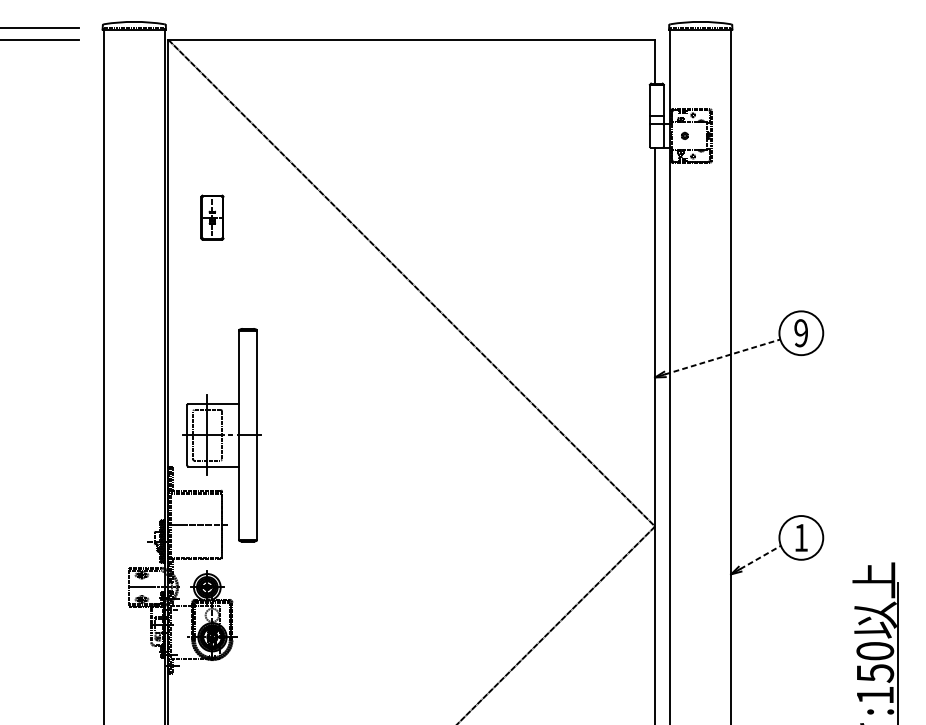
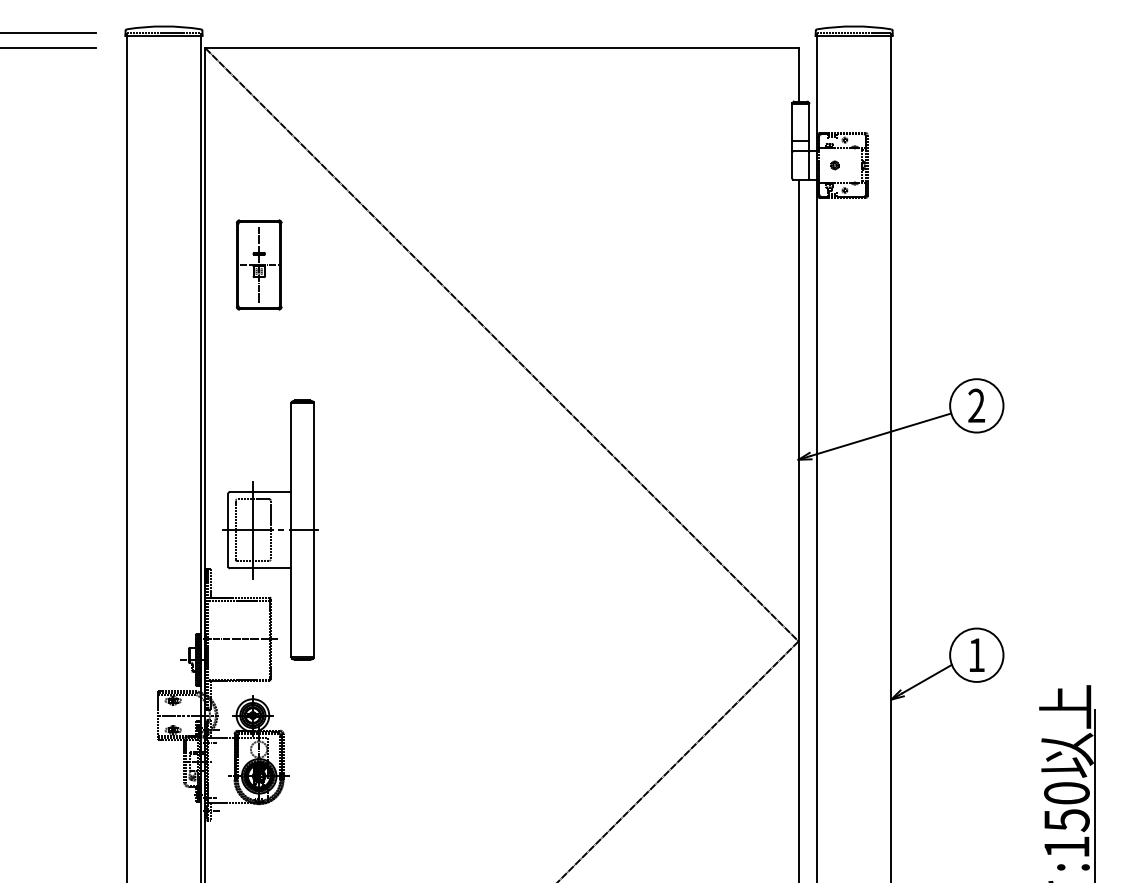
part: (211, 217) -> (258, 264), size x1.67
text: (801, 333) -> (976, 406), 9 -> 2
line: (723, 356) -> (881, 434), dashed -> solid
line: (760, 557) -> (927, 679), dashed -> solid

